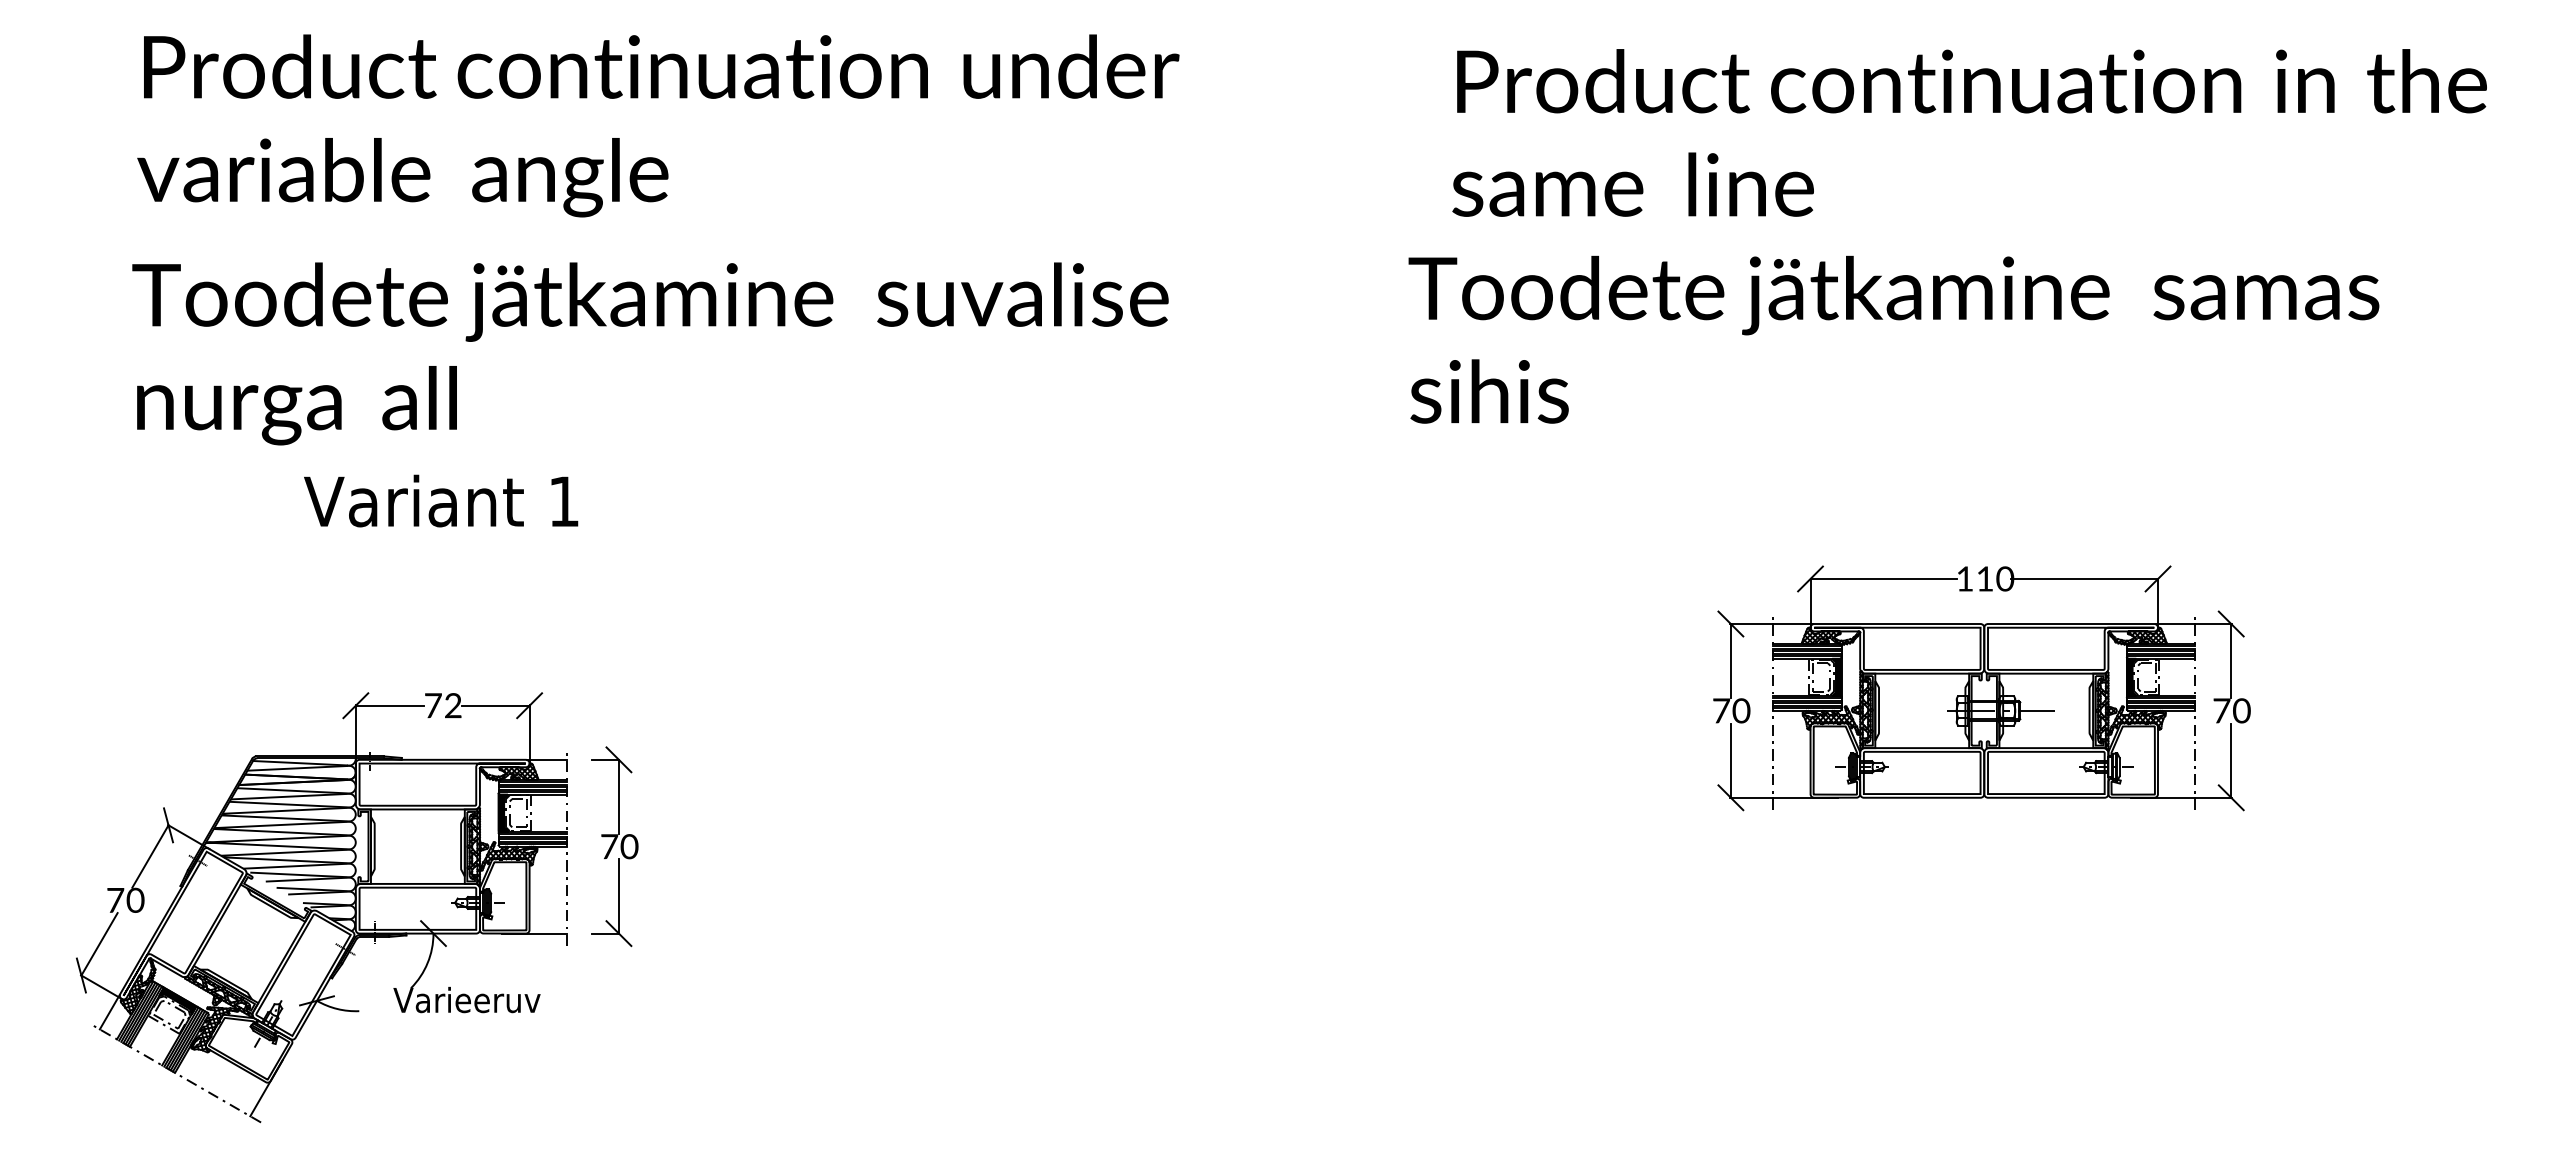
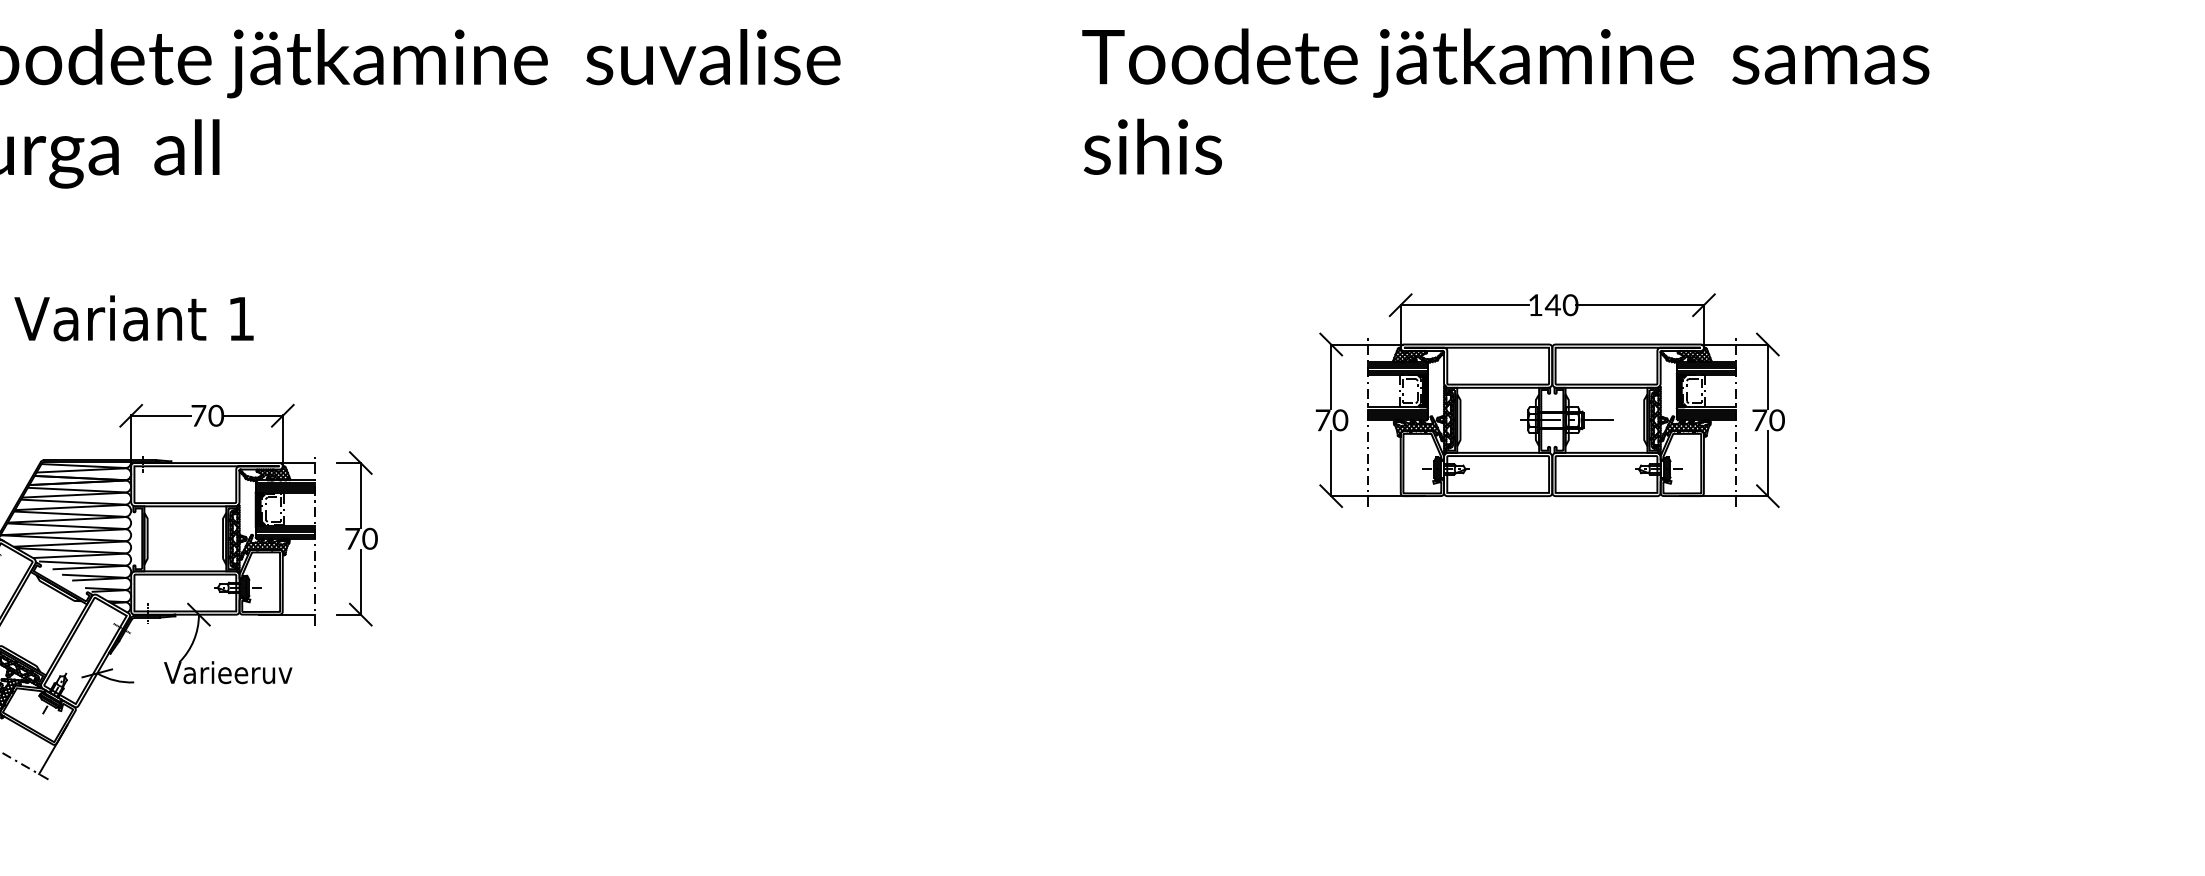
text: (1893, 339) -> (1505, 101), moved
text: (441, 500) -> (134, 317), moved
text: (1984, 578) -> (1552, 304), 110 -> 140
text: (453, 705) -> (216, 415), 72 -> 70

